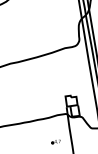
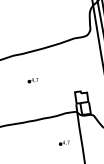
part: (27, 85) -> (32, 80), added

